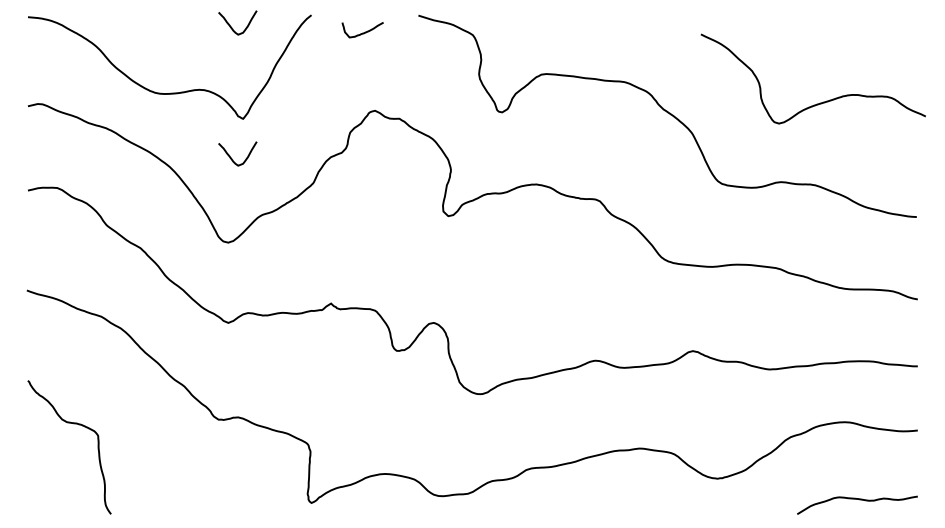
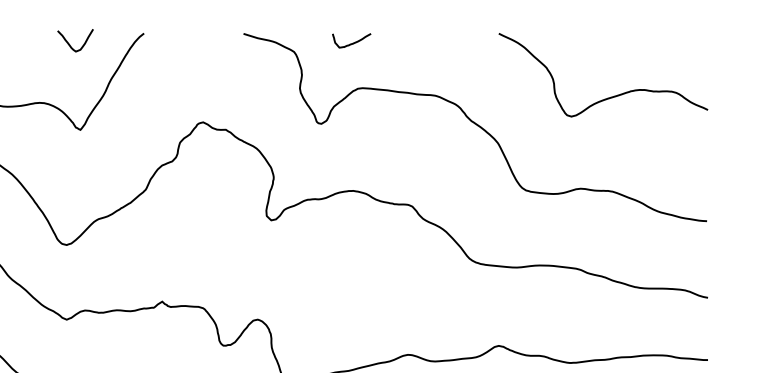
curve: (362, 32) -> (351, 43), moved
curve: (820, 102) -> (610, 96), moved
curve: (232, 158) -> (70, 166), removed

